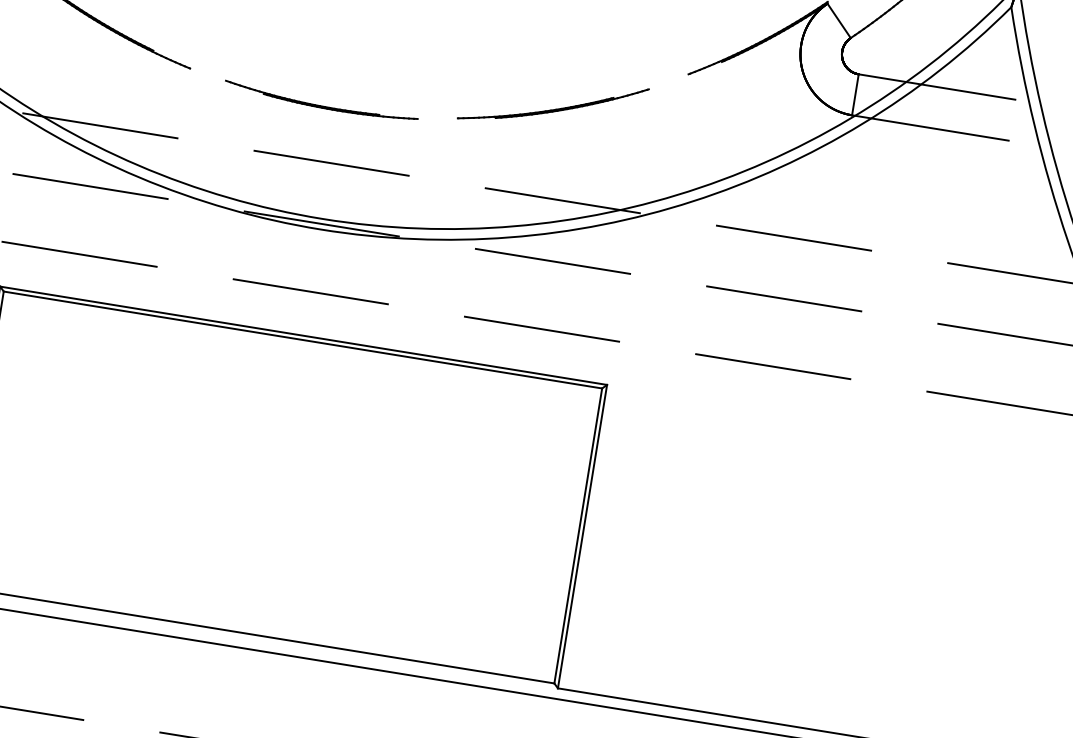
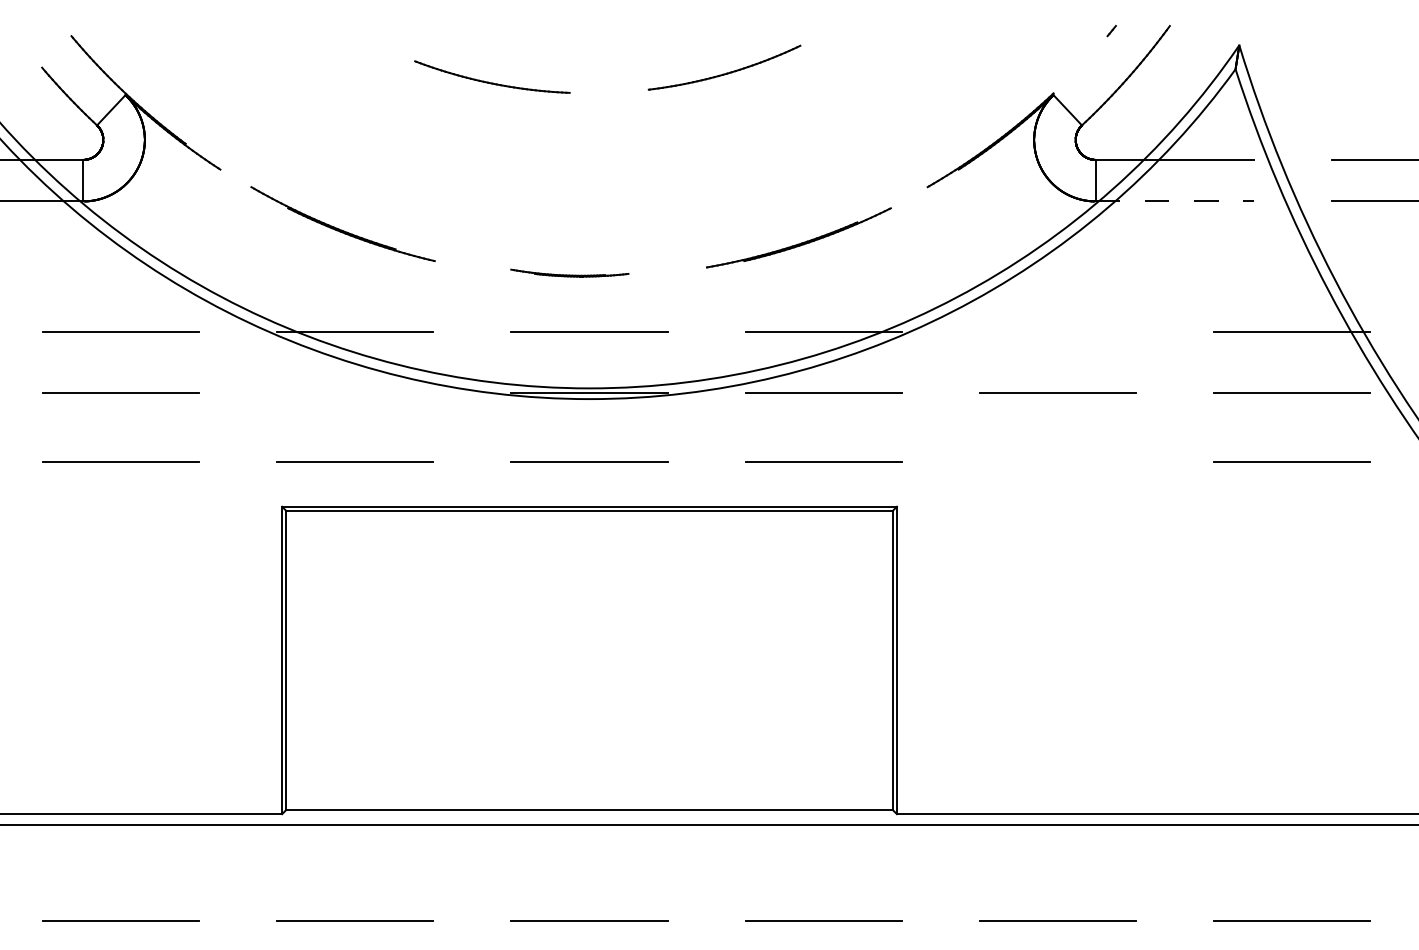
part: (321, 101) -> (569, 272), size x0.6
line: (930, 128) -> (1175, 201), solid -> dashed
line: (90, 186) -> (355, 393), removed
line: (793, 238) -> (1057, 332), removed
line: (772, 366) -> (1057, 462), removed

